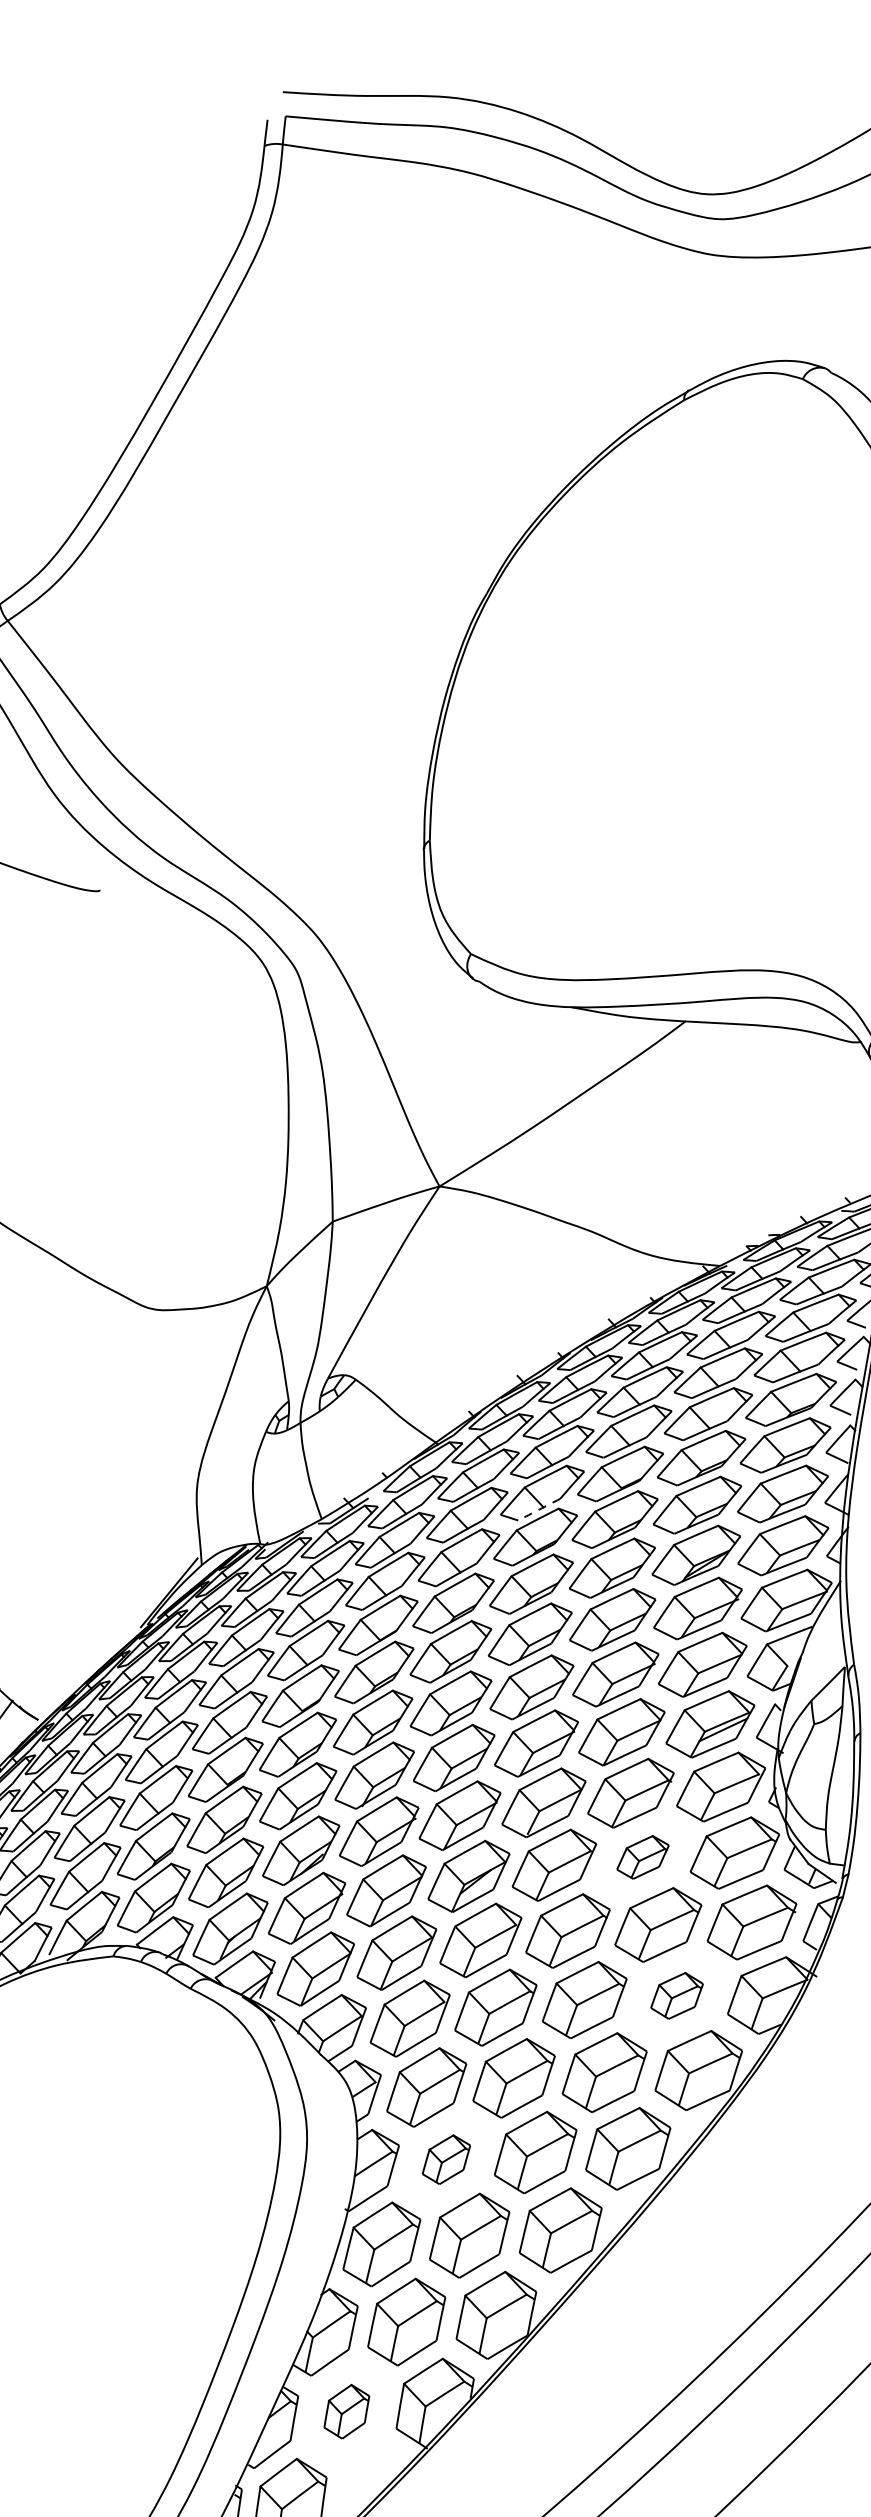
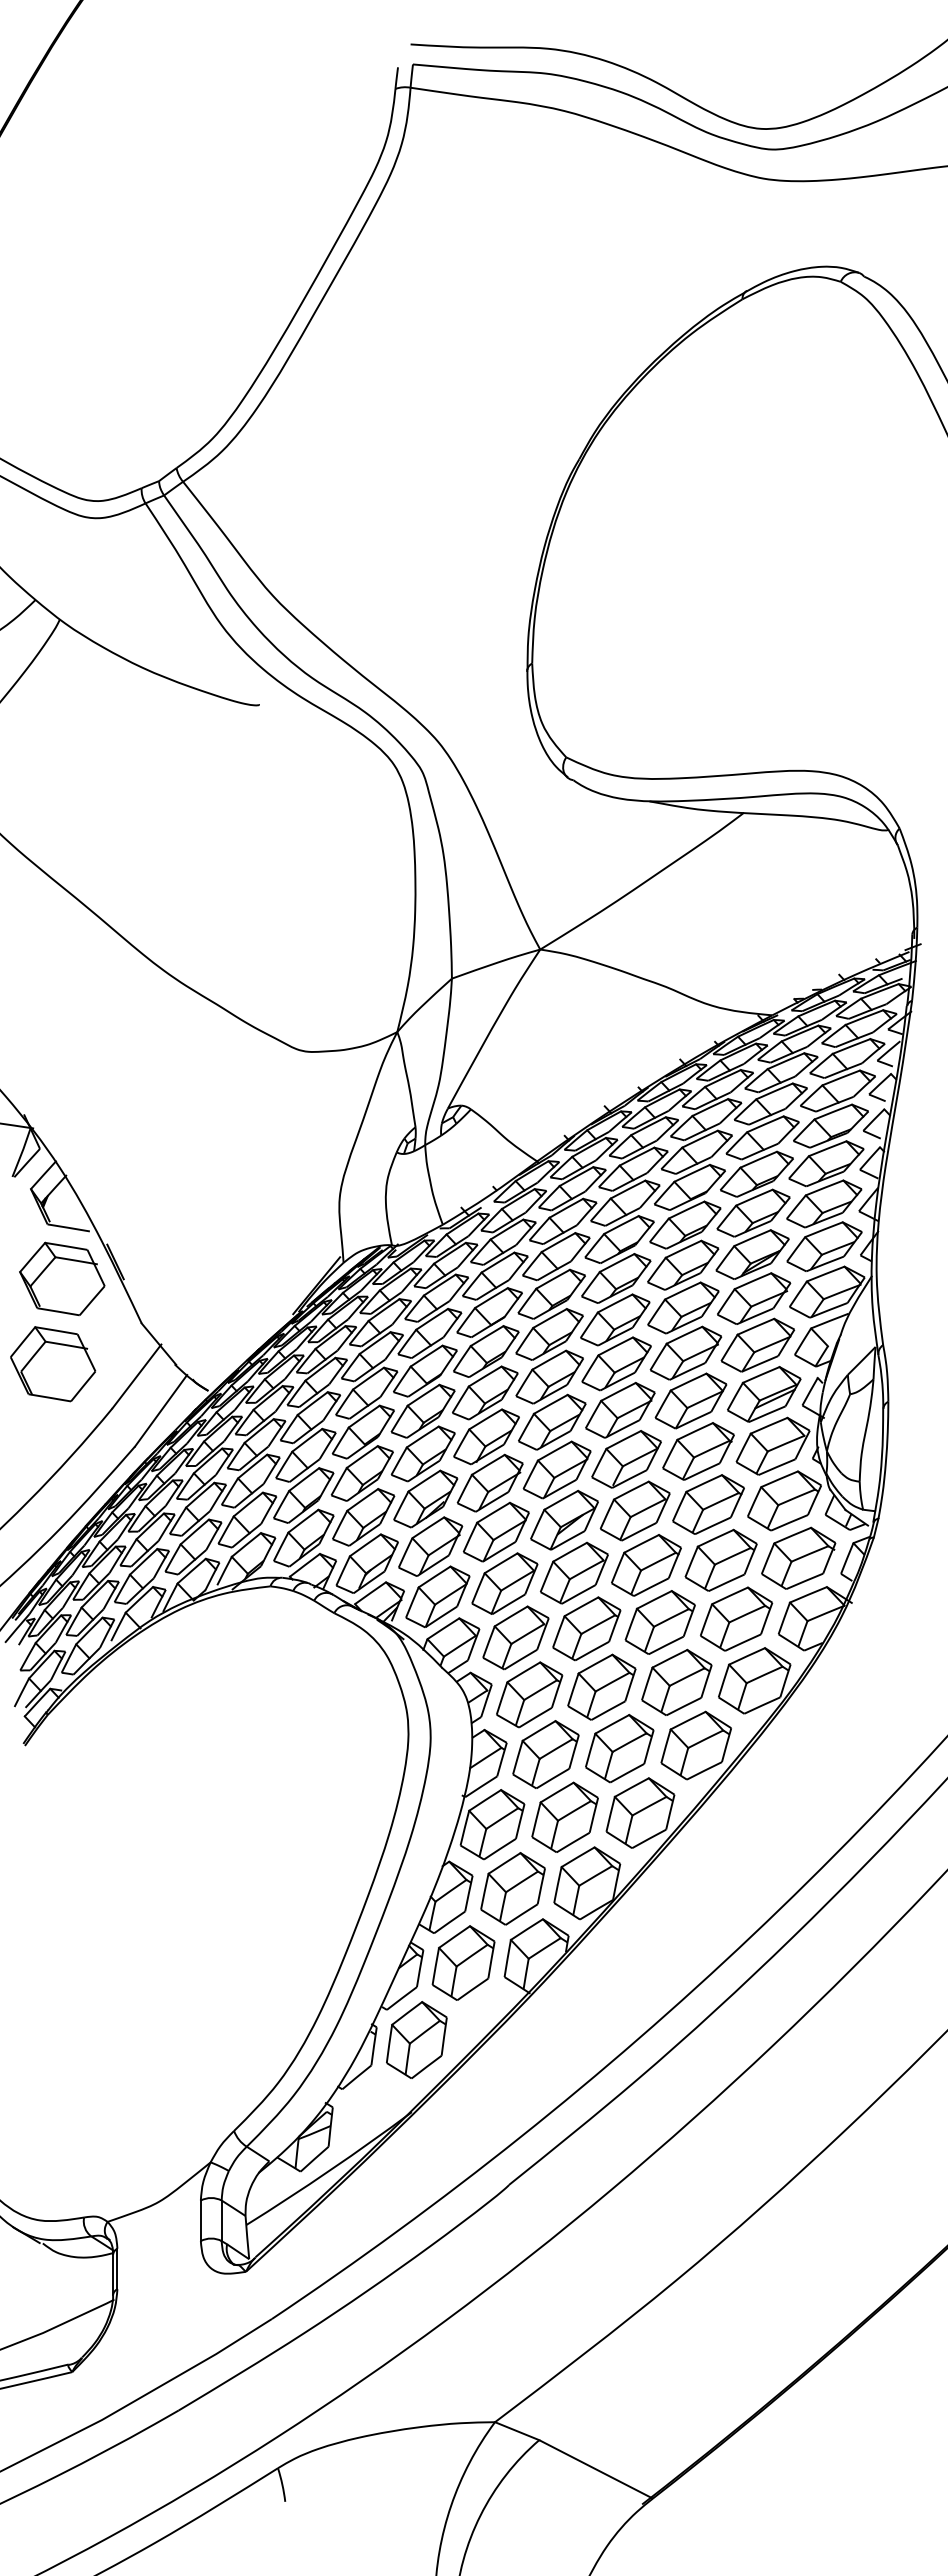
arc: (539, 1509) -> (622, 1216), dashed -> solid
part: (642, 1857) -> (708, 1504), size x1.67
part: (676, 1995) -> (736, 1618), size x1.67
part: (445, 2159) -> (545, 1754), size x1.67
part: (346, 2411) -> (463, 1962), size x1.67

